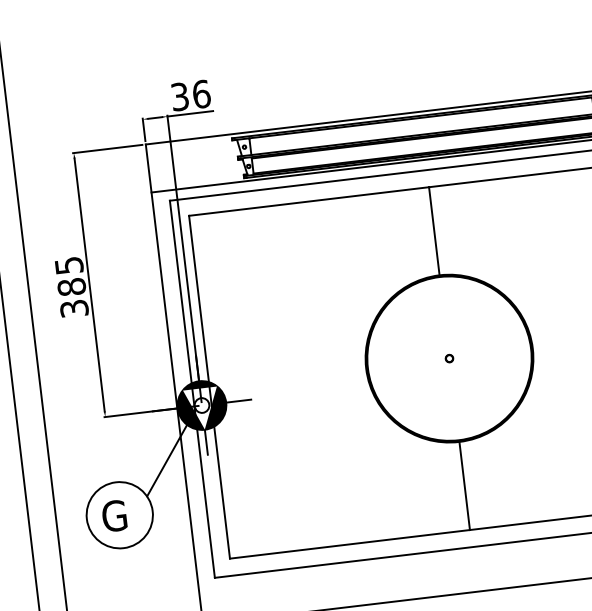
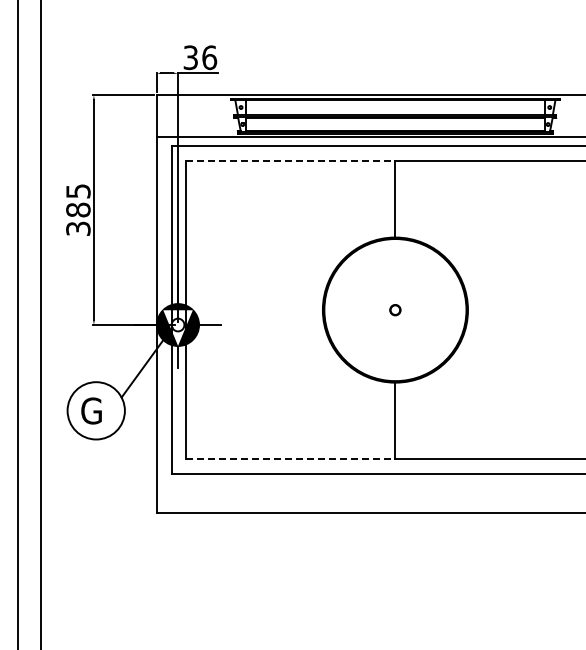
line: (308, 201) -> (290, 160), solid -> dashed
part: (449, 357) -> (395, 309), size x1.6
line: (349, 544) -> (290, 459), solid -> dashed

